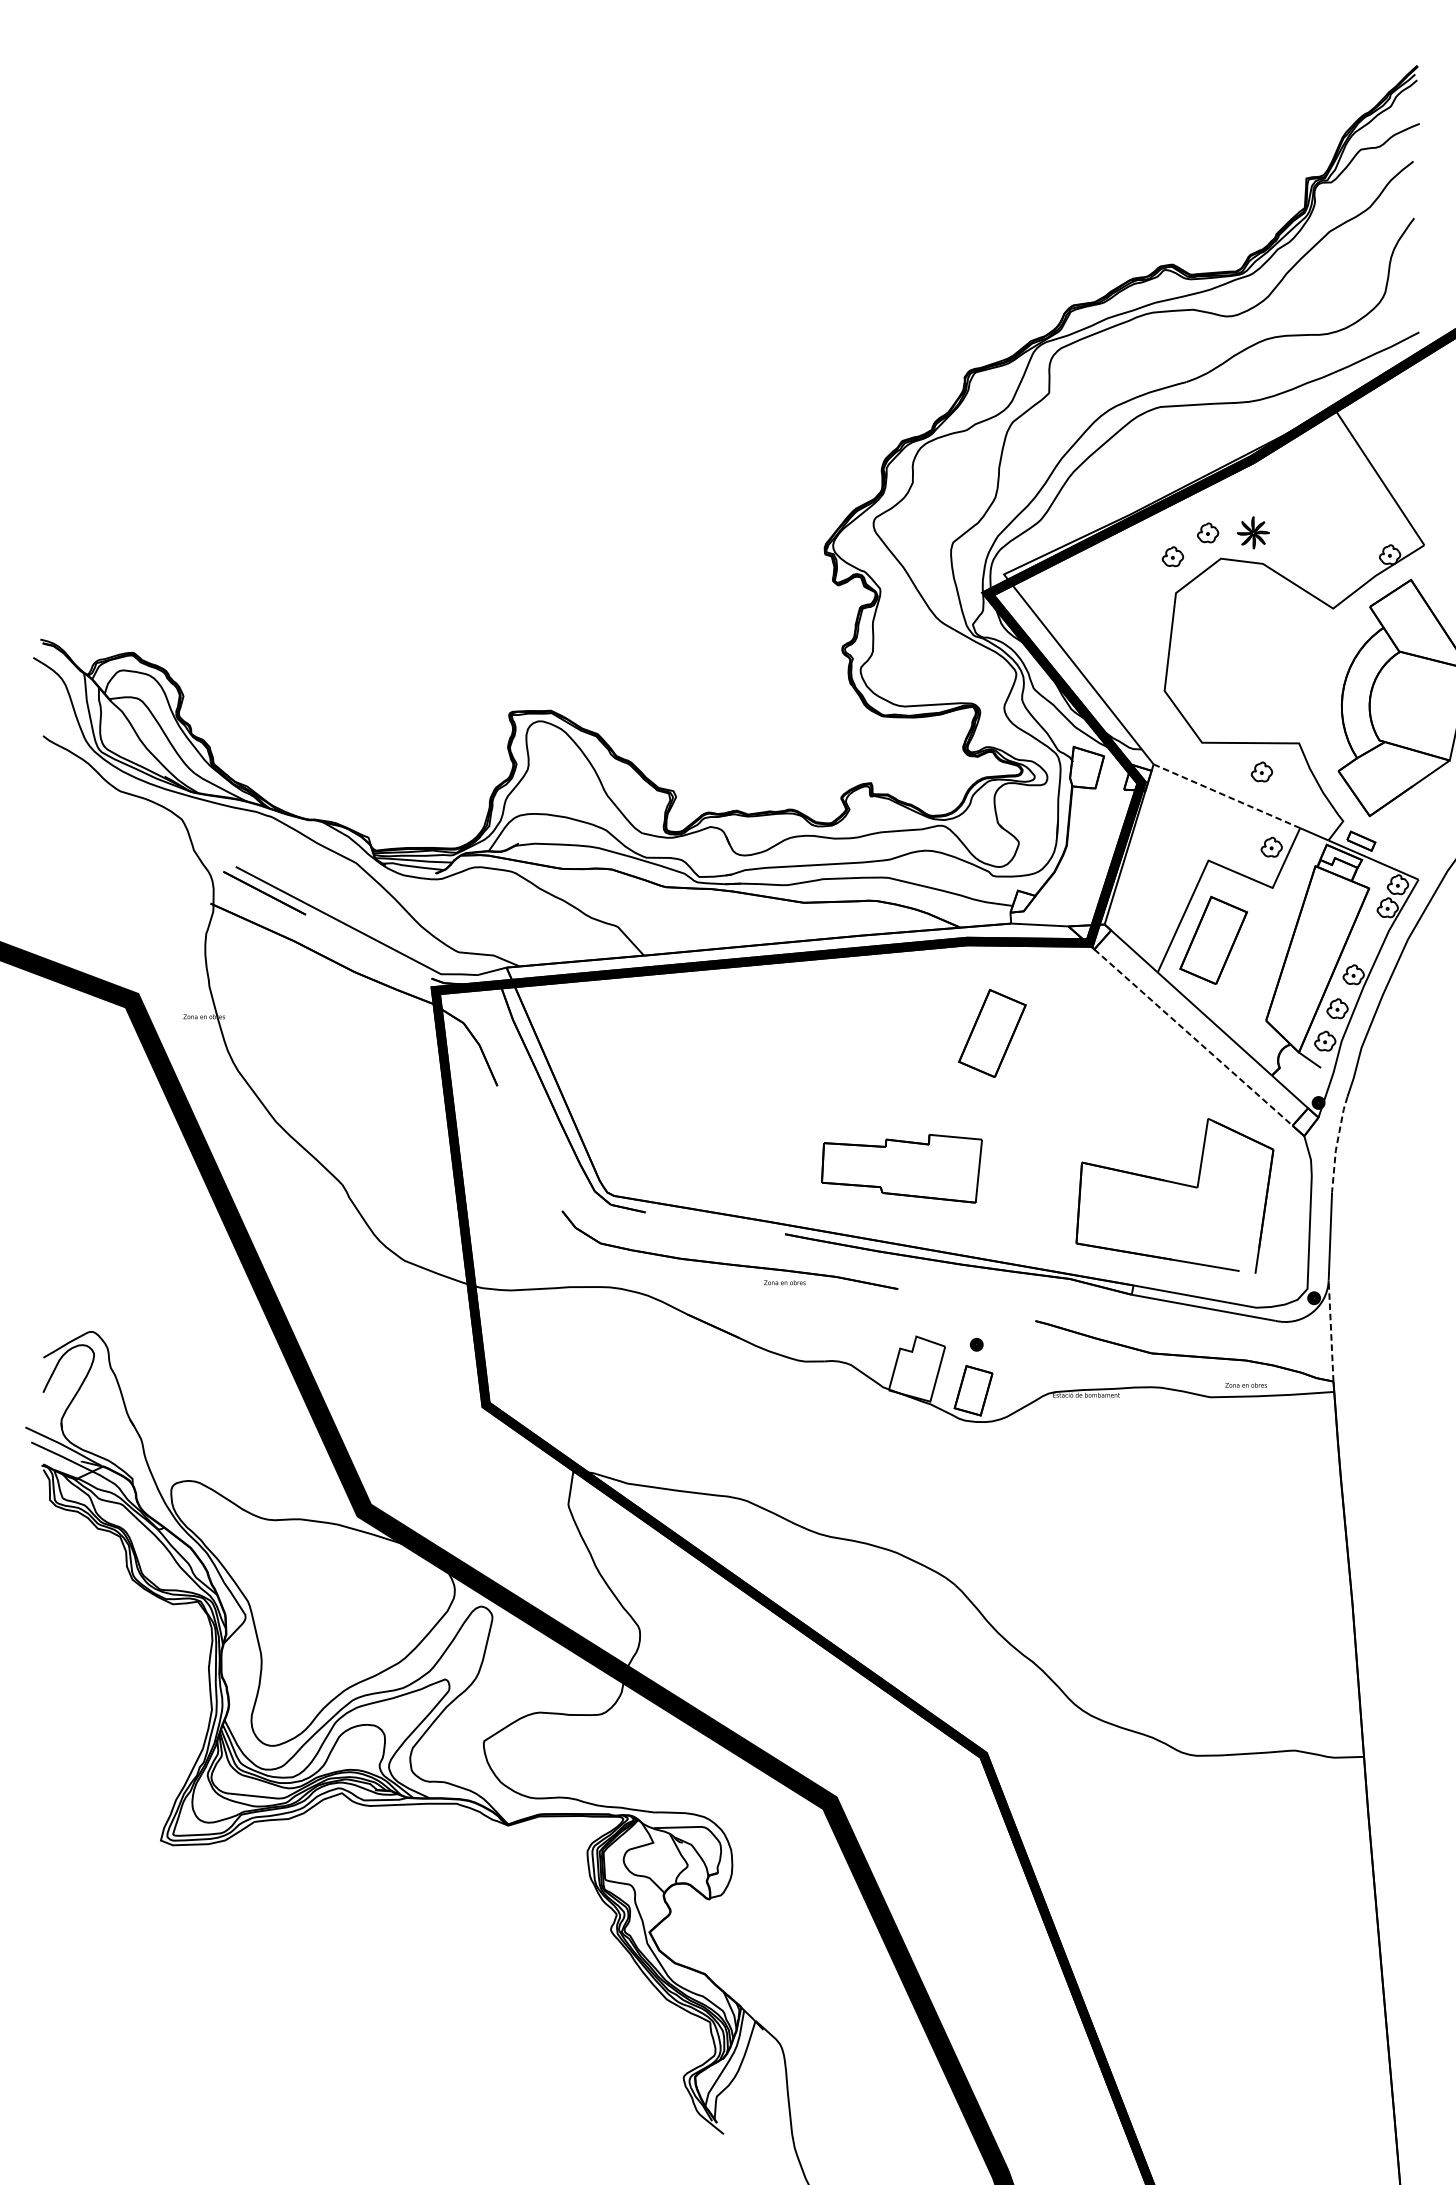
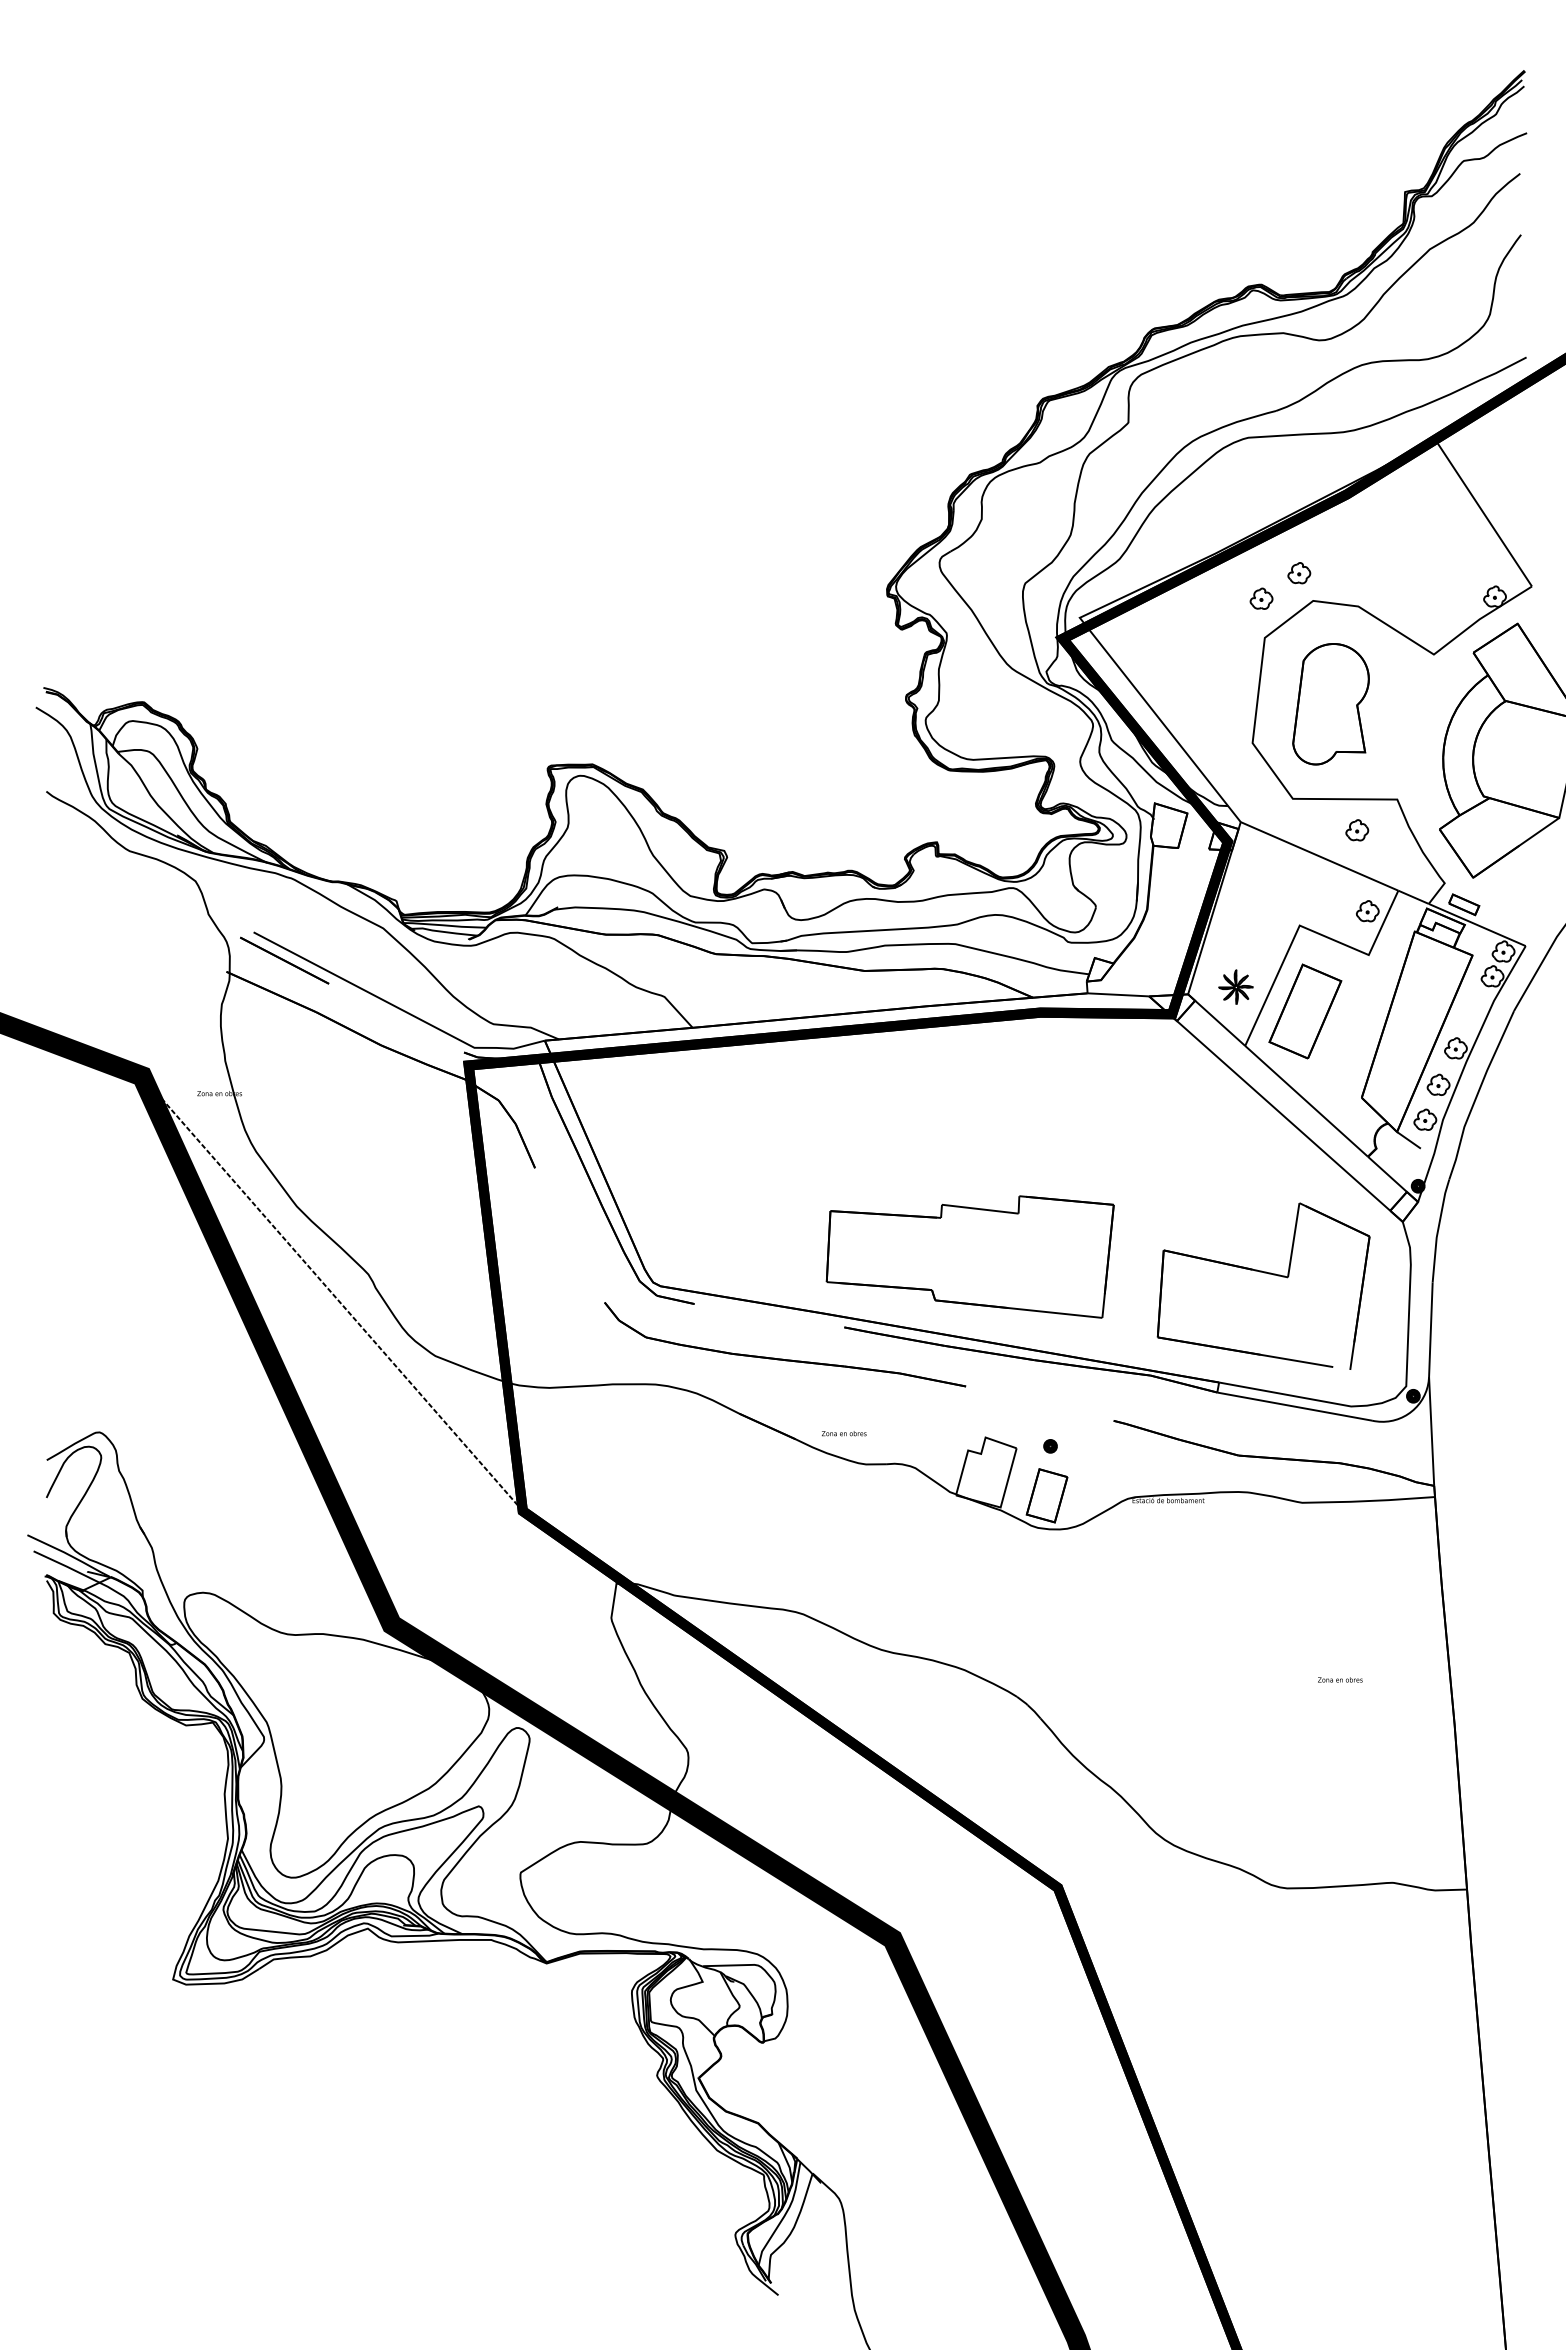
part: (1252, 532) -> (1235, 986), moved
part: (1237, 655) -> (1330, 704), added
line: (1226, 796) -> (1319, 856), dashed -> solid
part: (992, 1033) -> (1067, 1111), removed
line: (1193, 1037) -> (1283, 1115), dashed -> solid
line: (1336, 1144) -> (1437, 1230), dashed -> solid
part: (901, 1168) -> (969, 1256), size x1.67
line: (309, 1202) -> (332, 1293), added
text: (785, 1282) -> (844, 1433), moved
line: (1330, 1330) -> (1431, 1431), dashed -> solid
text: (1246, 1384) -> (1340, 1679), moved

